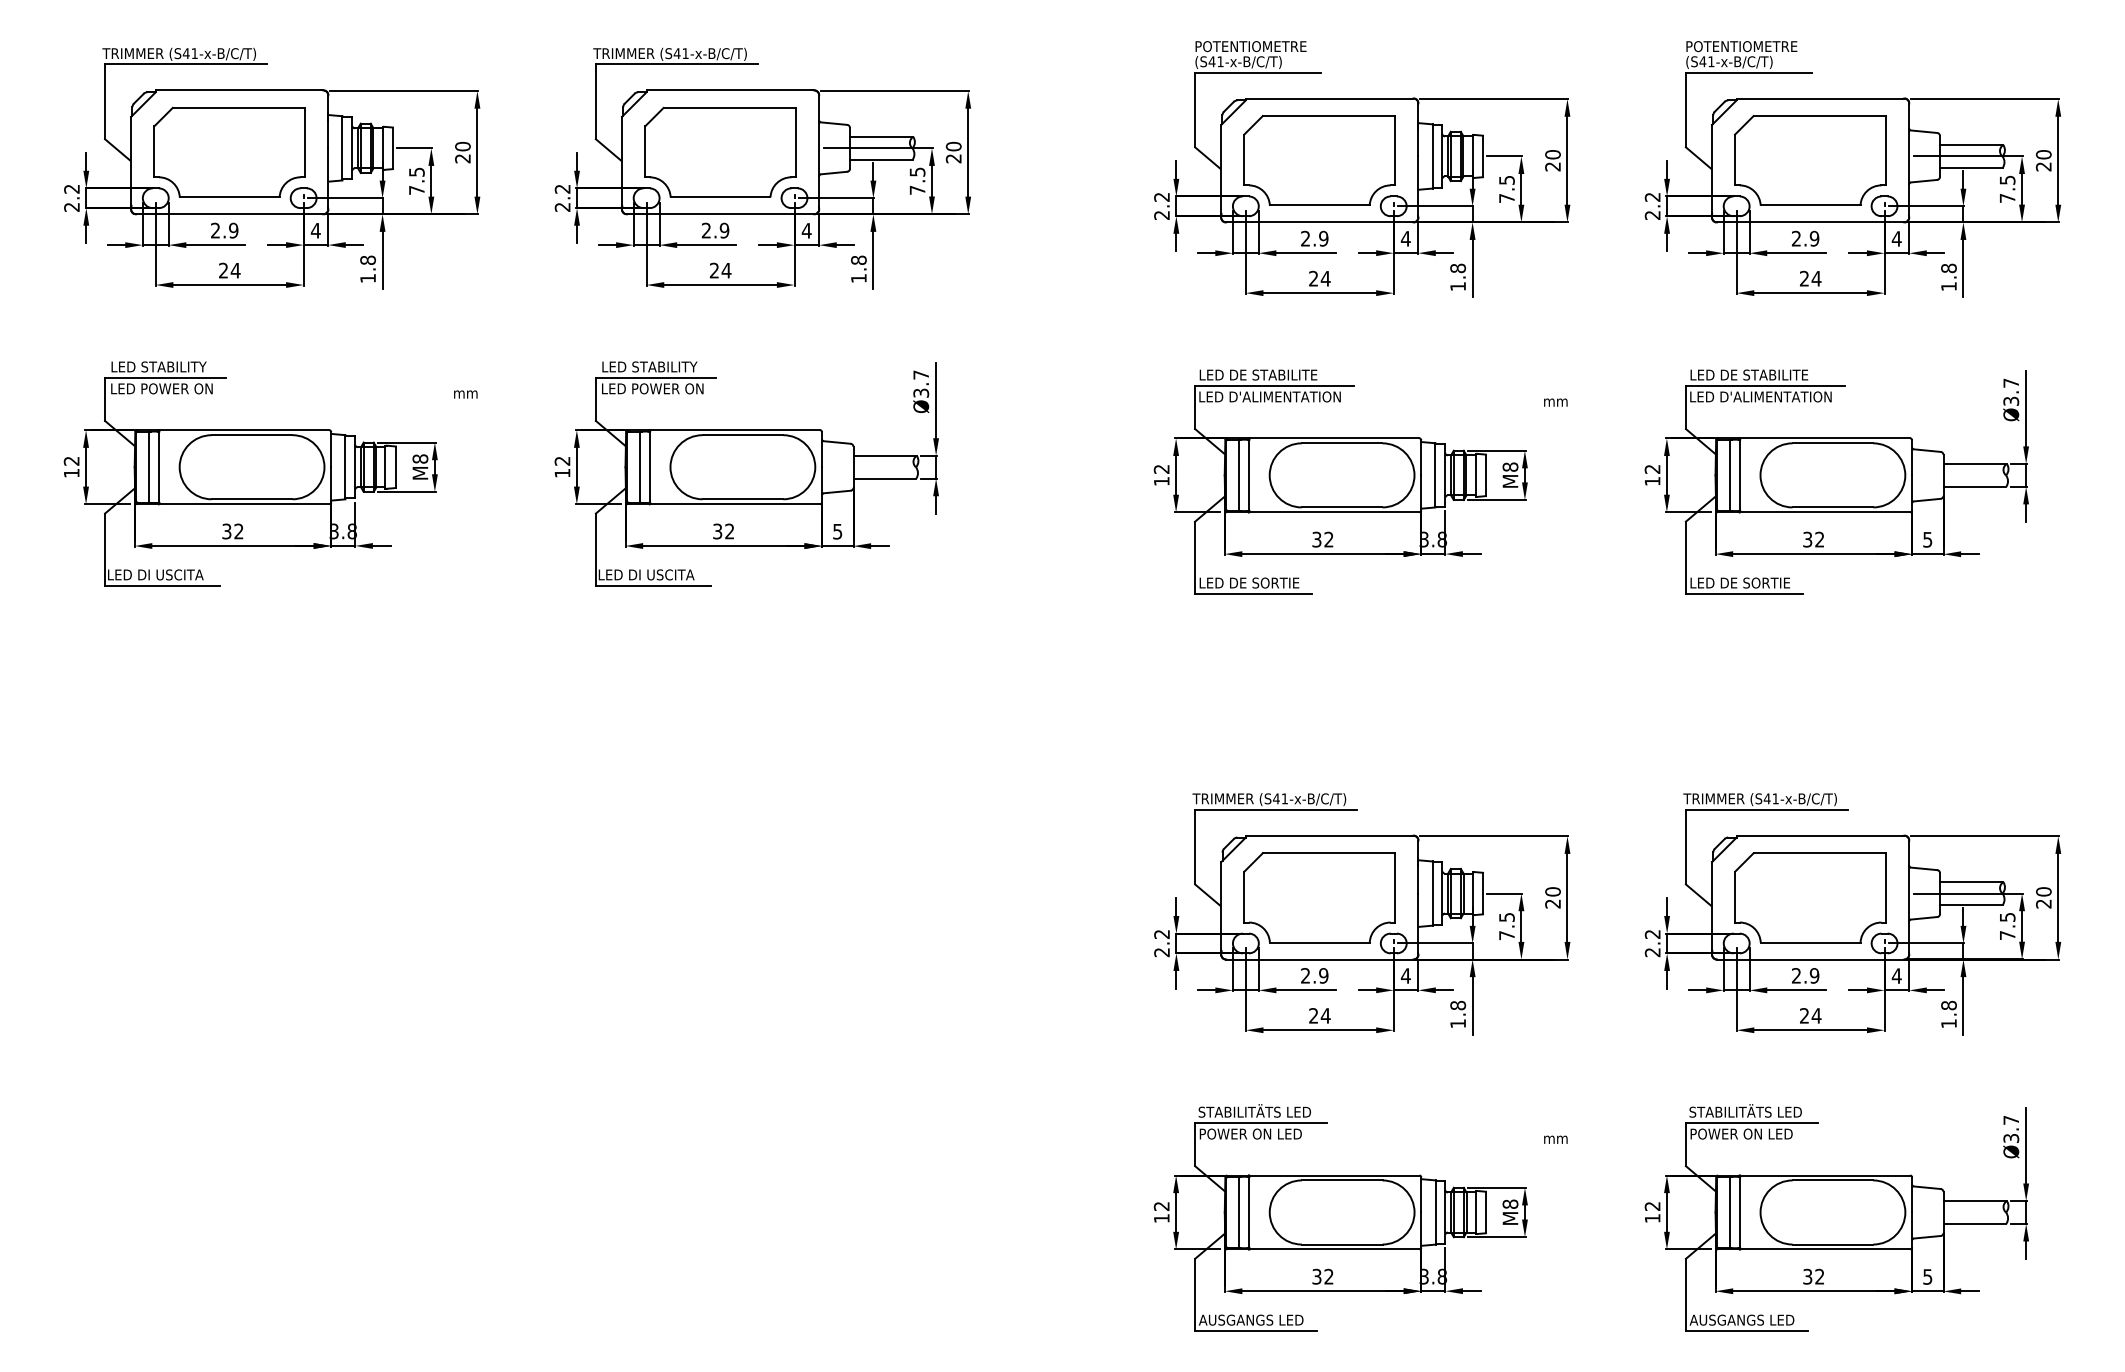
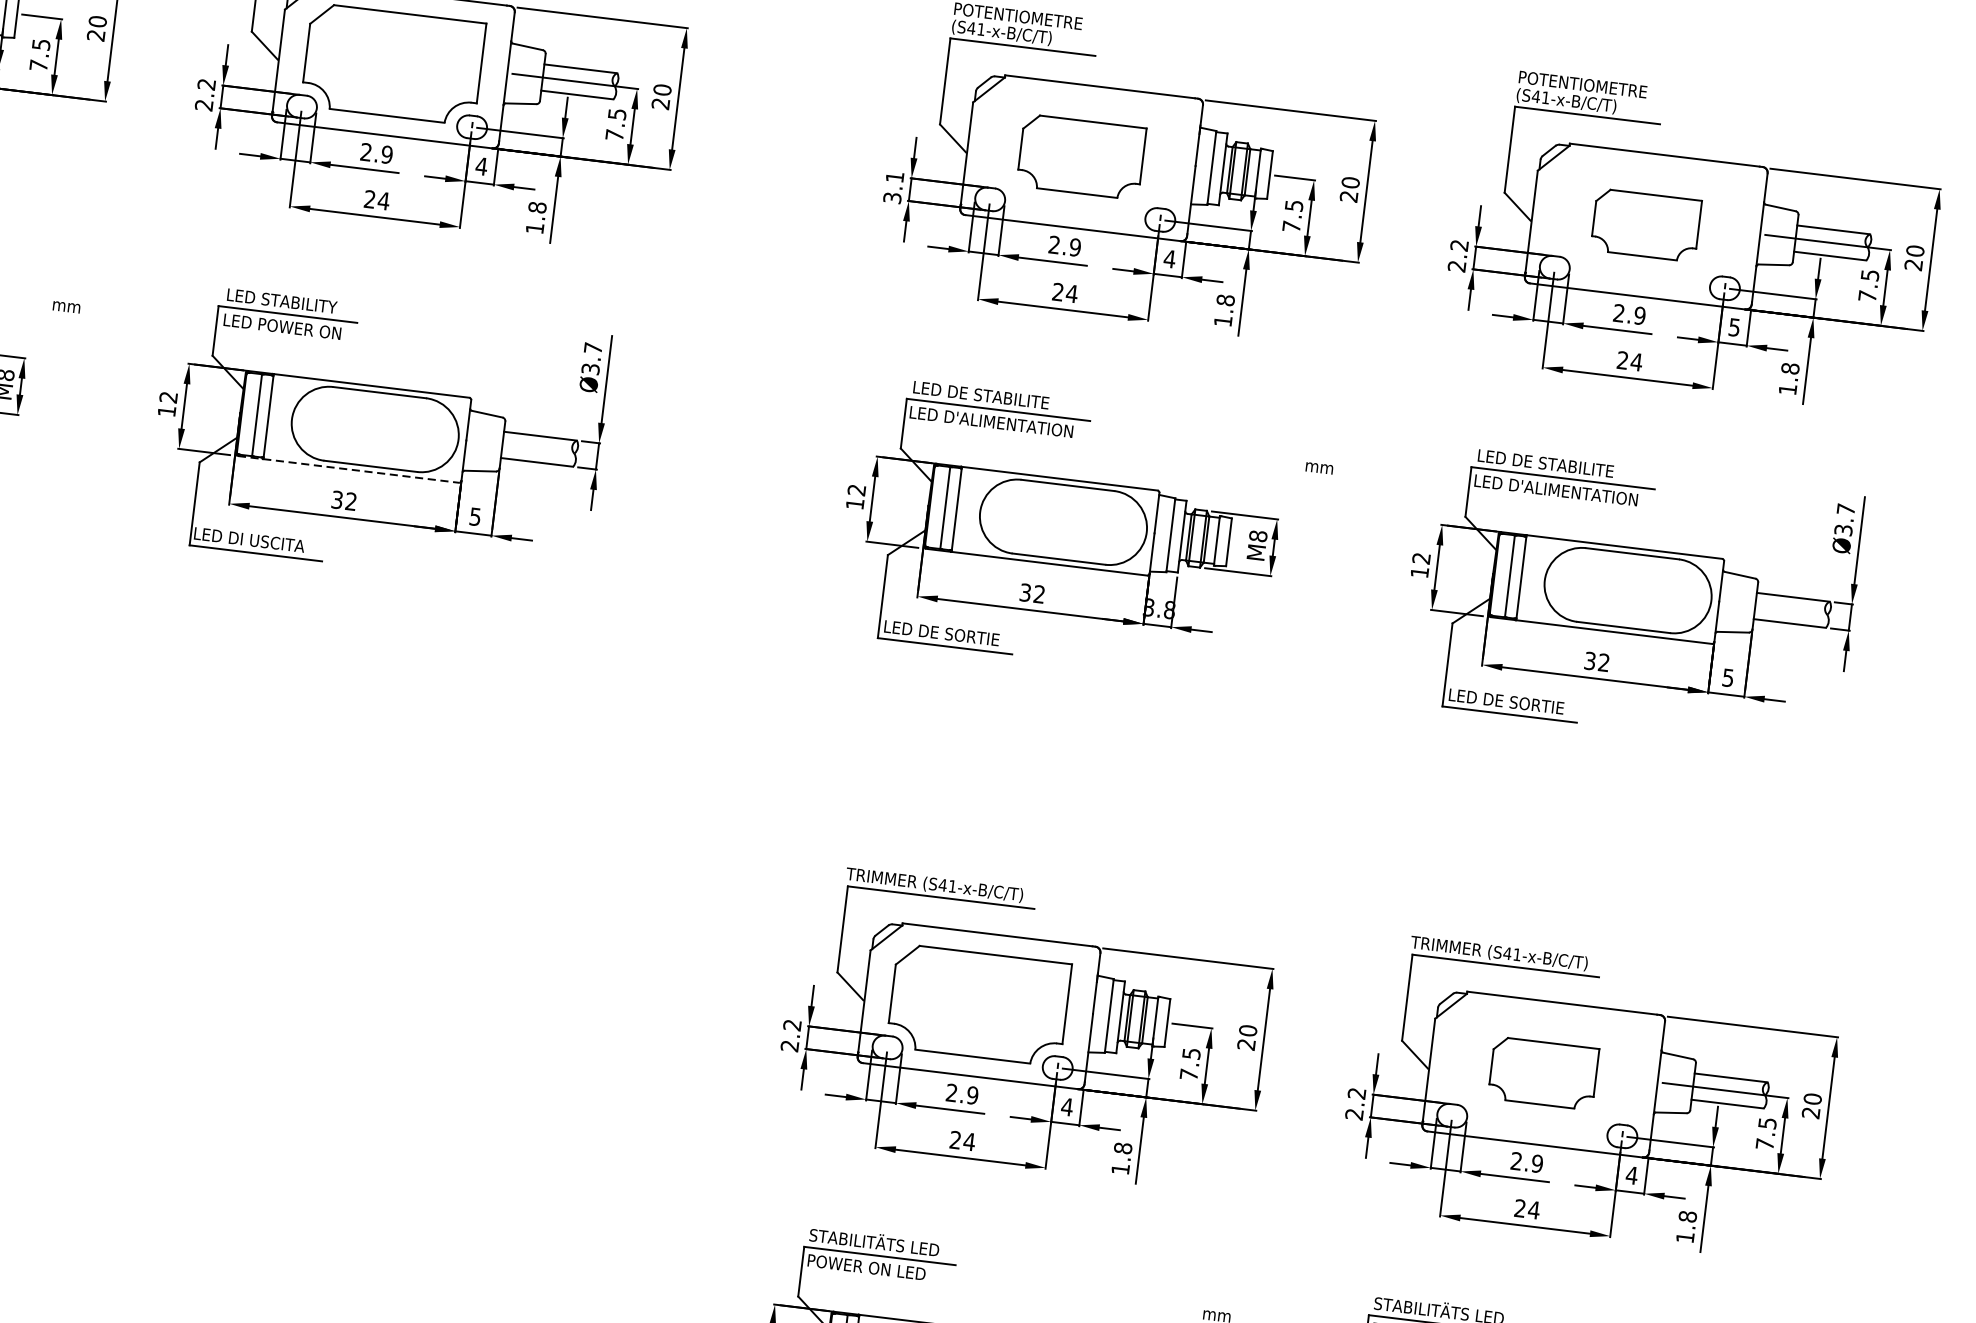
part: (1319, 160) -> (1081, 156), size x0.7
part: (1810, 160) -> (1646, 225), size x0.6
text: (1161, 206) -> (893, 187), 2.2 -> 3.1
text: (1896, 238) -> (1734, 326), 4 -> 5
line: (724, 504) -> (348, 469), solid -> dashed
part: (1810, 897) -> (1543, 1073), size x0.6

